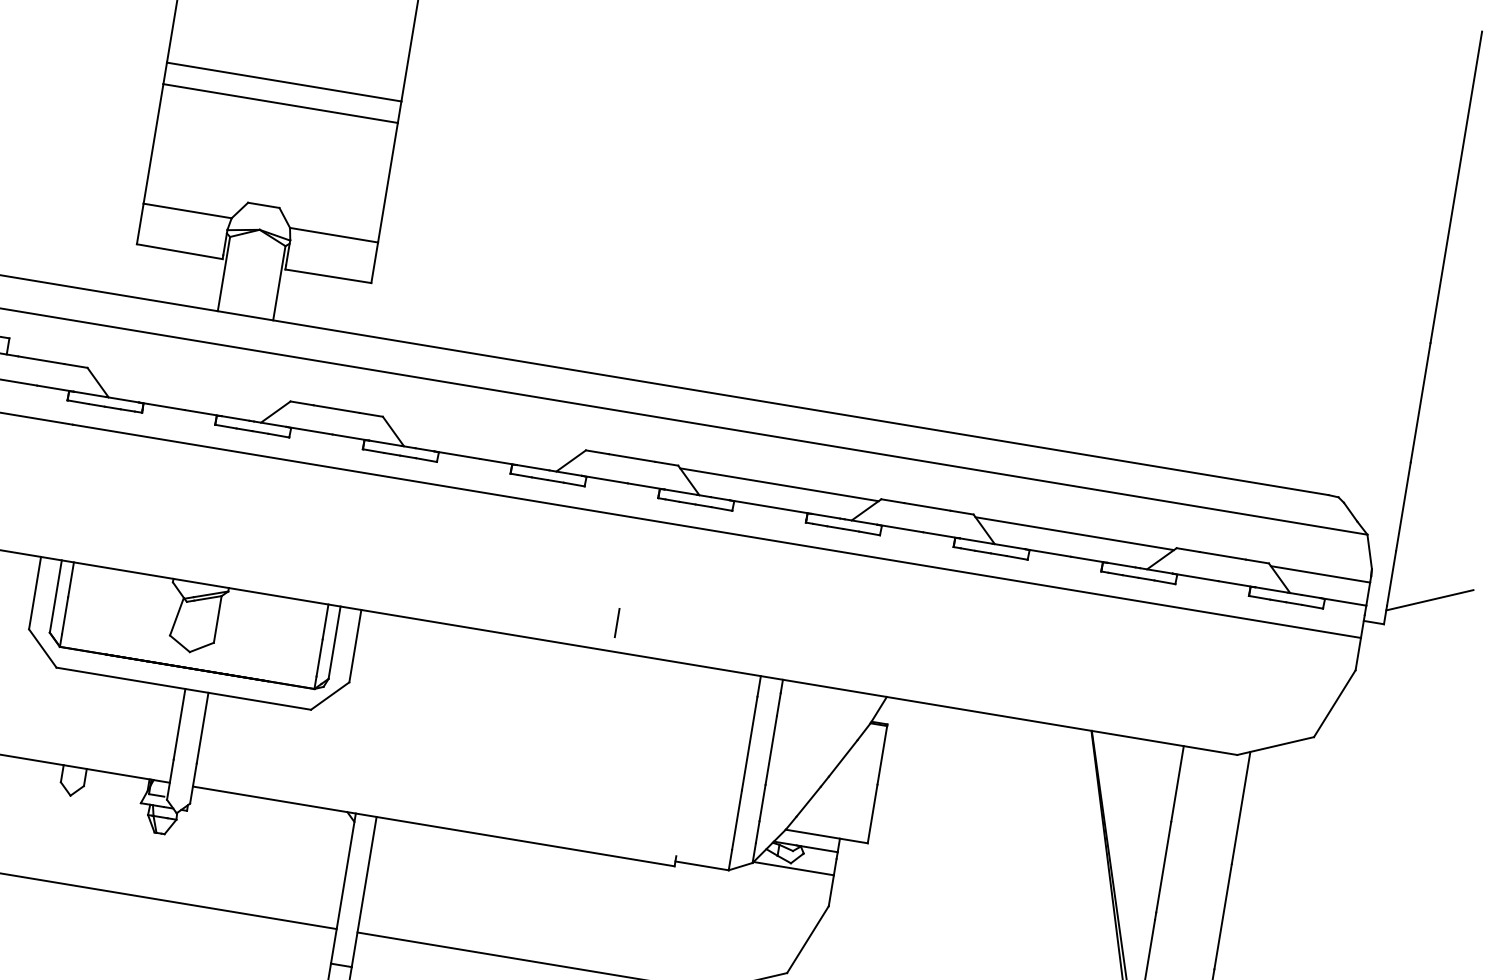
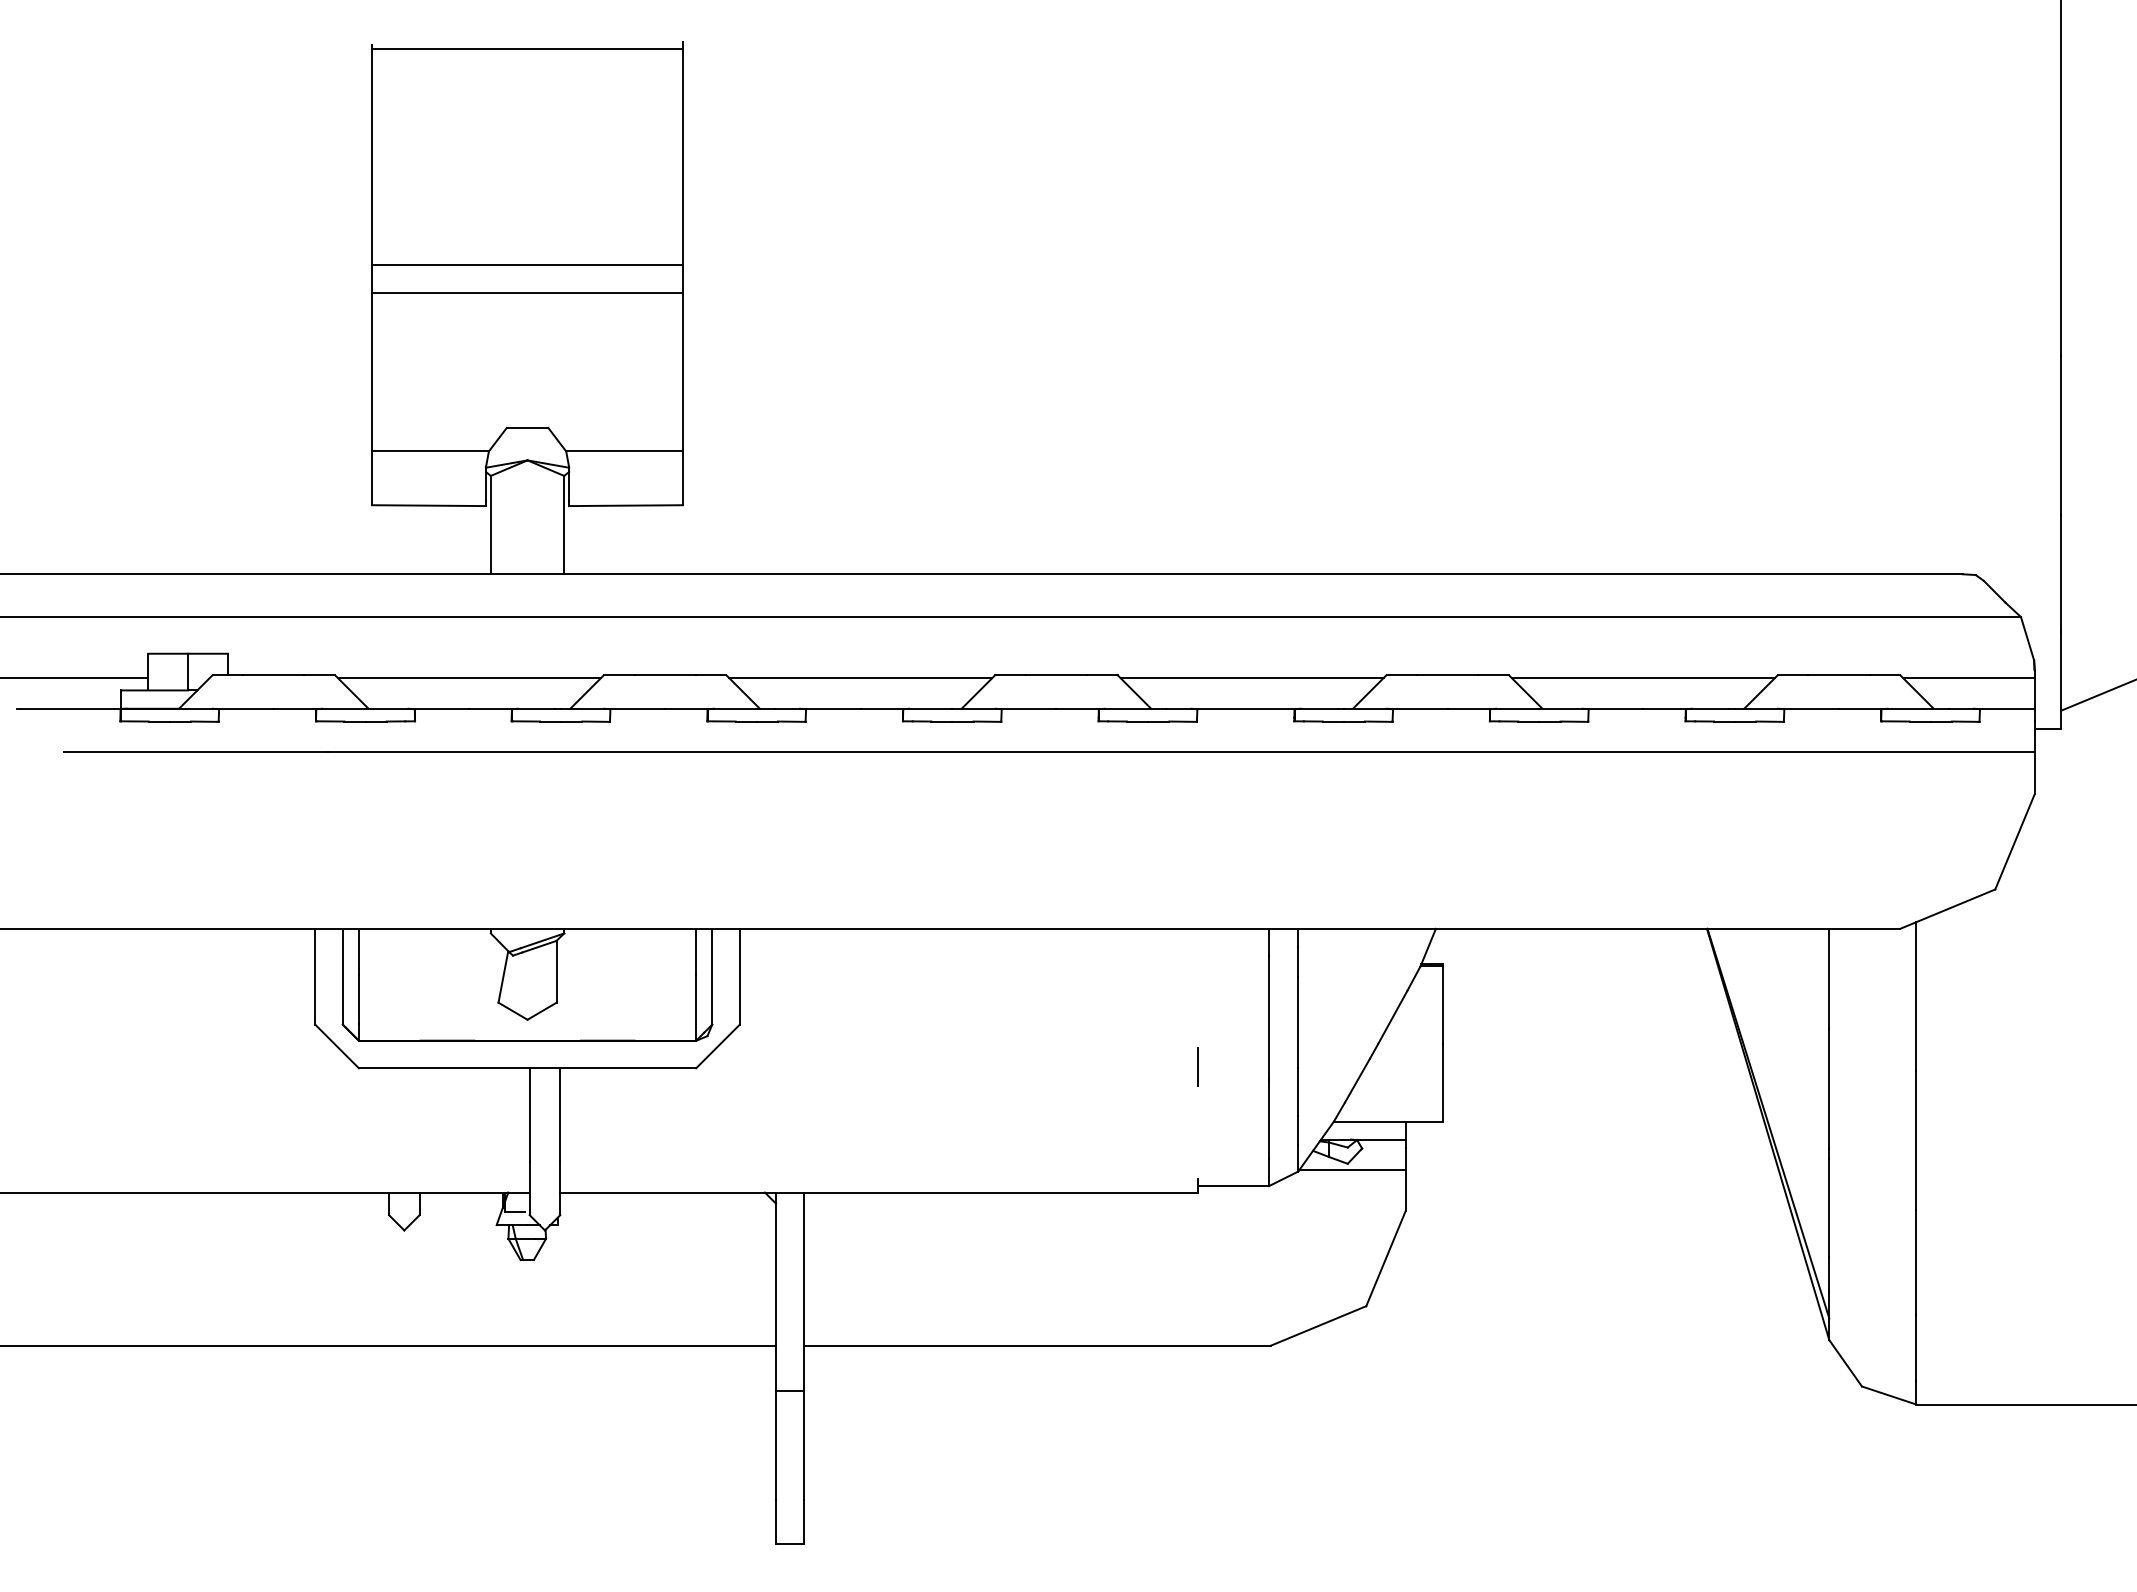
line: (188, 387) -> (469, 678), added
line: (483, 436) -> (860, 678), added
line: (616, 622) -> (1197, 1066), moved

